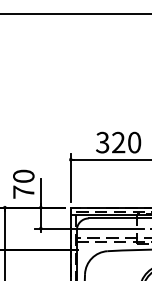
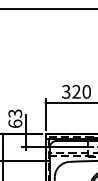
text: (24, 183) -> (15, 118), 70 -> 63

